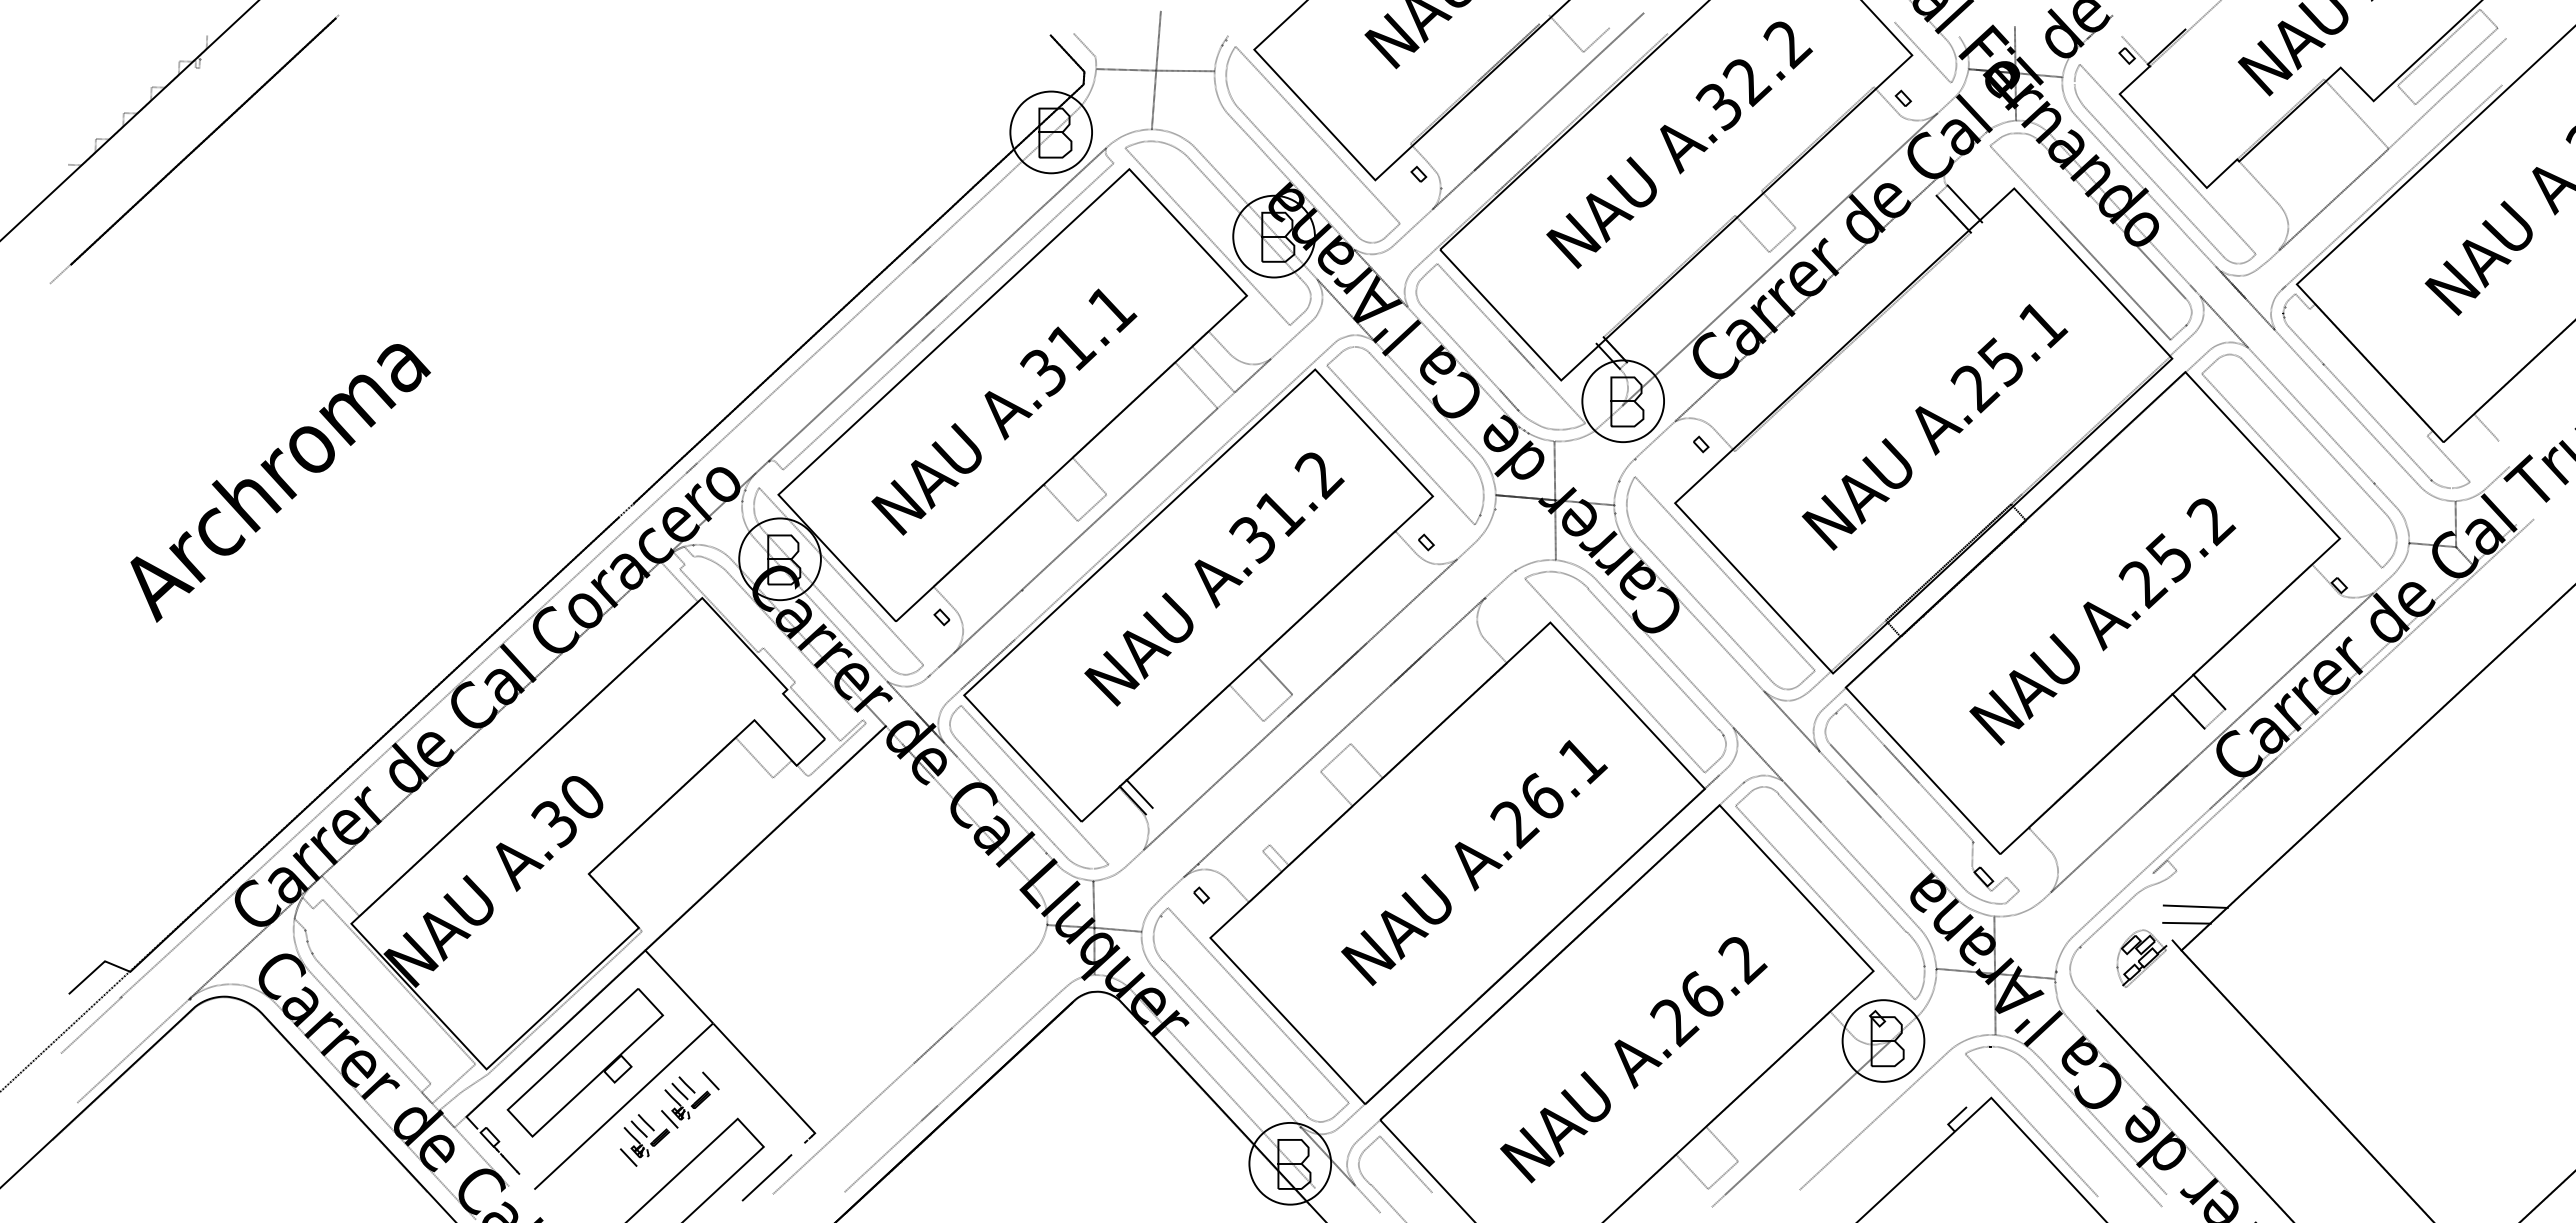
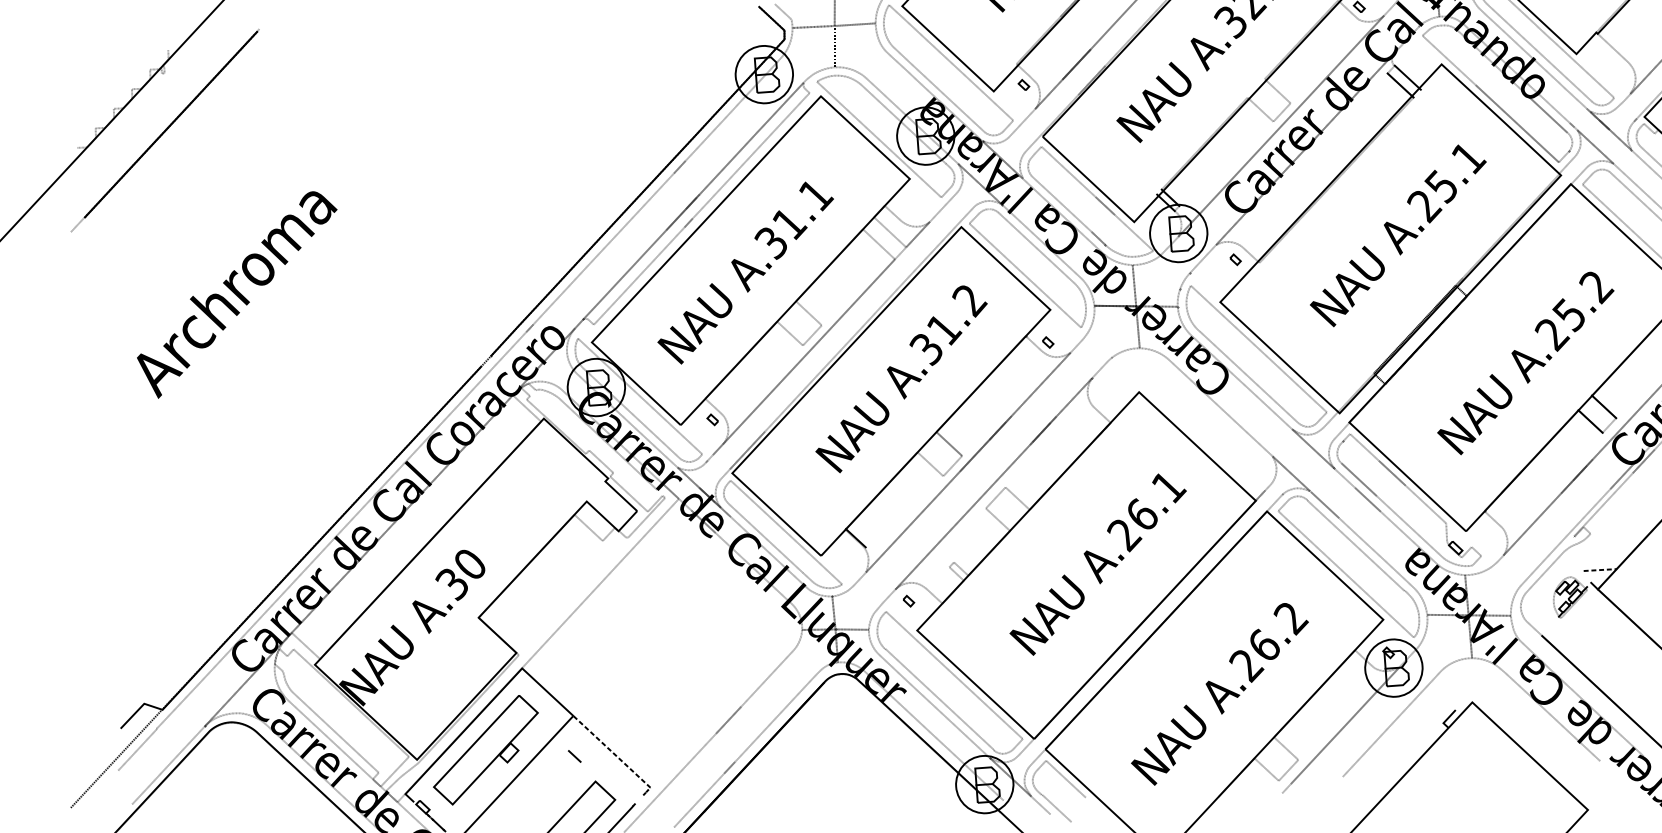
text: (280, 483) -> (237, 295), moved
part: (1625, 672) -> (1194, 423), removed
line: (1139, 793) -> (860, 533), removed
line: (765, 838) -> (600, 583), removed
line: (2195, 906) -> (1605, 557), removed
line: (2187, 923) -> (1600, 570), solid -> dashed
line: (766, 1080) -> (613, 753), solid -> dashed
curve: (2075, 1114) -> (1532, 709), removed
part: (664, 1121) -> (544, 787), removed

